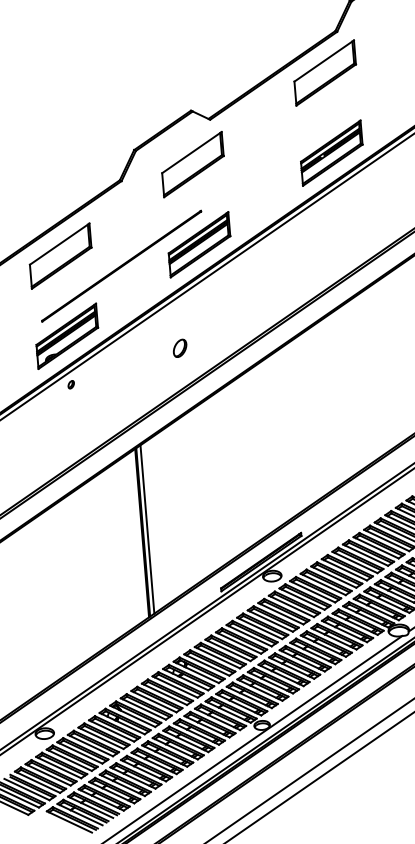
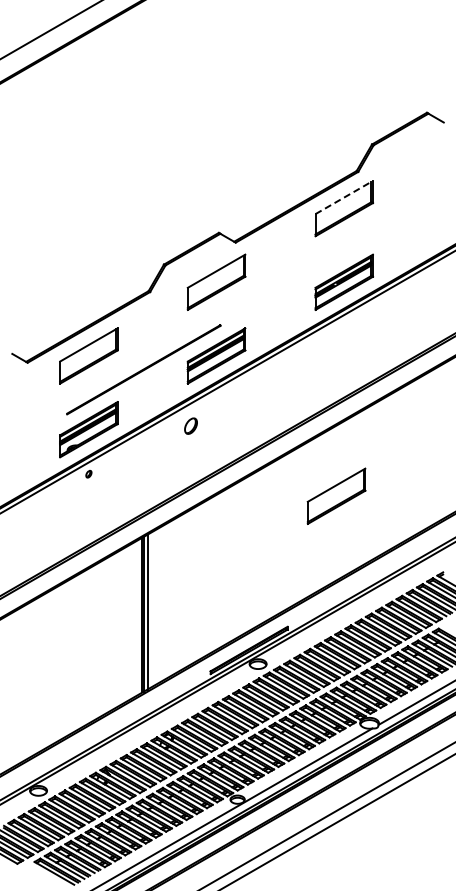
line: (324, 60) -> (344, 197), solid -> dashed
part: (179, 347) -> (190, 425), moved
part: (342, 385) -> (336, 495), added

